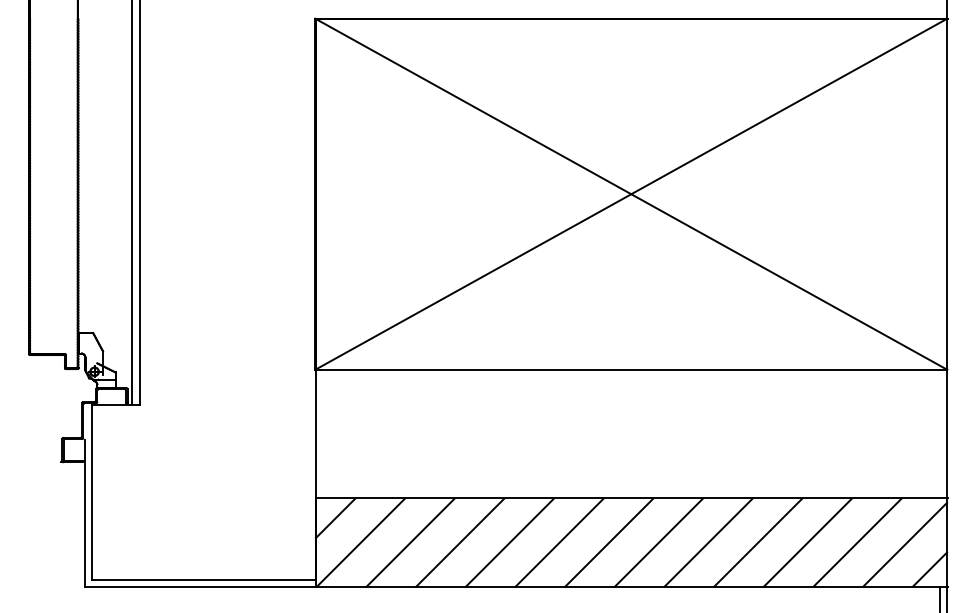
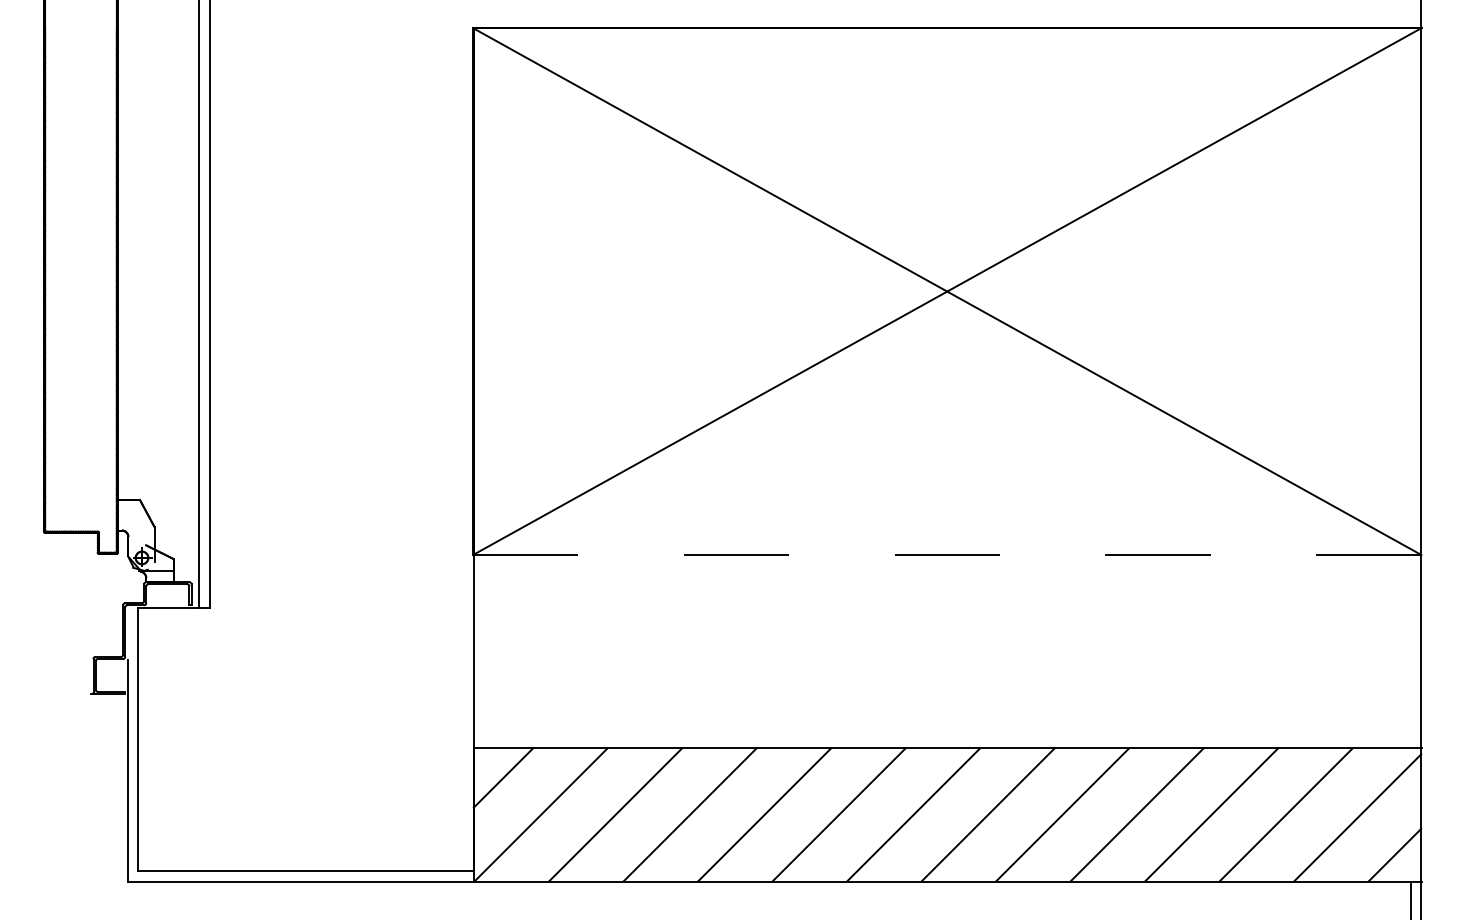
line: (630, 369) -> (946, 554), solid -> dashed

